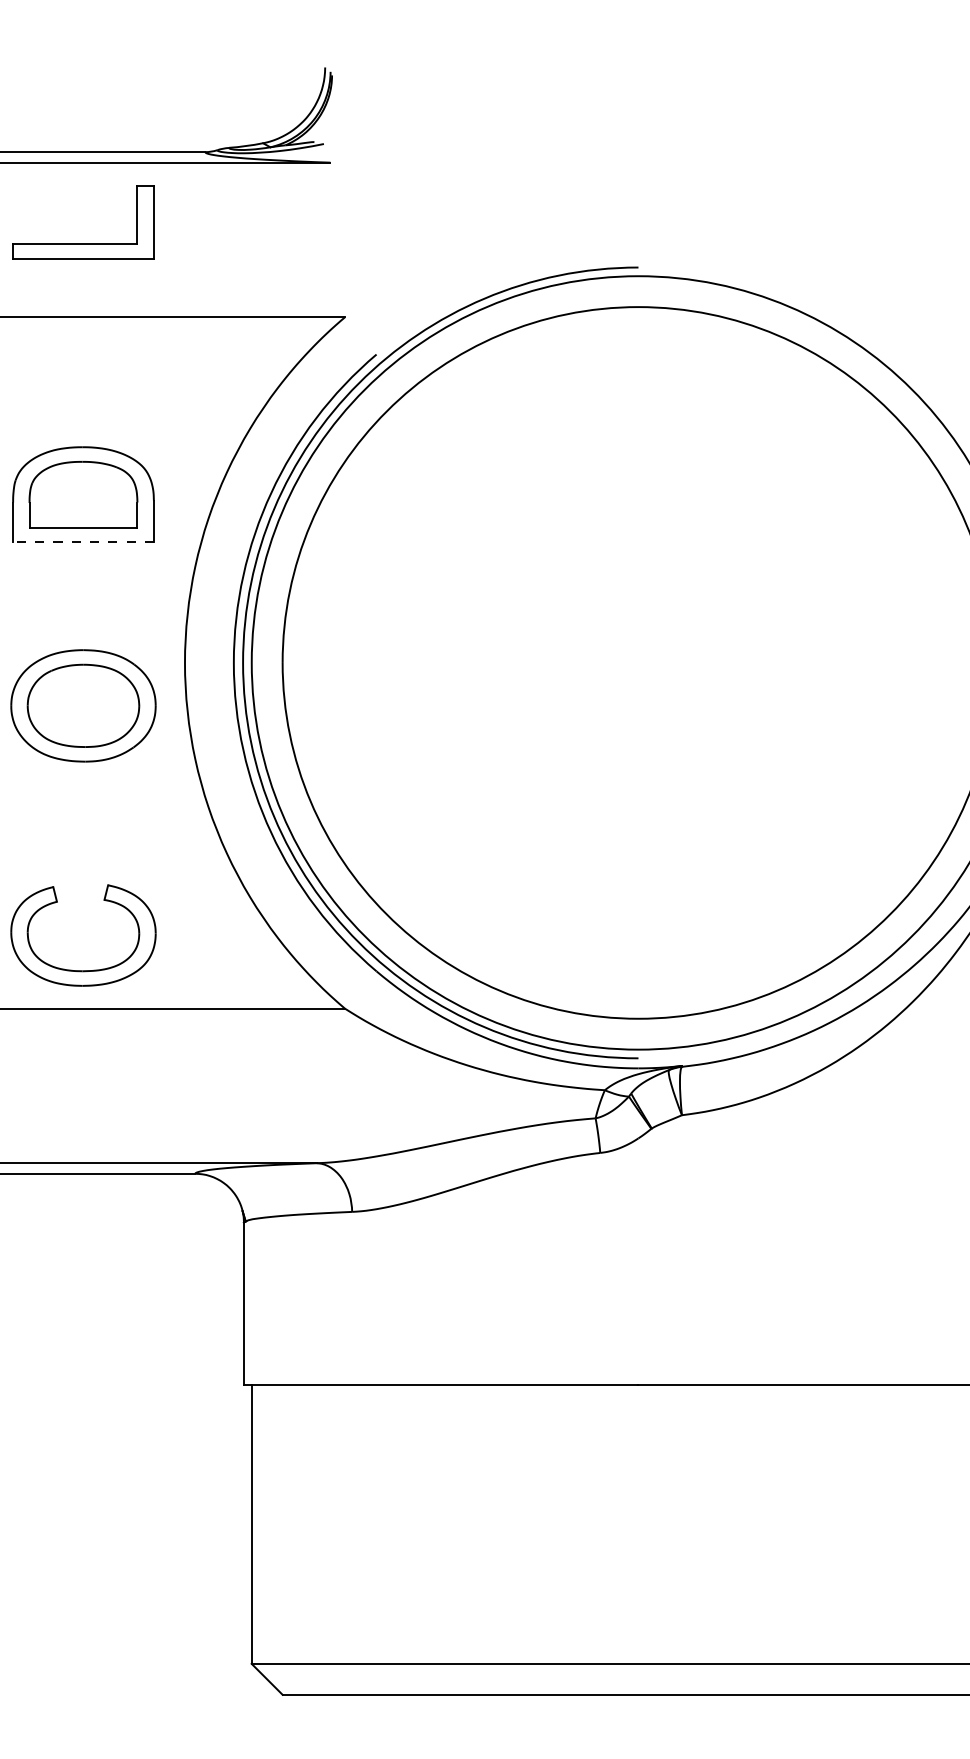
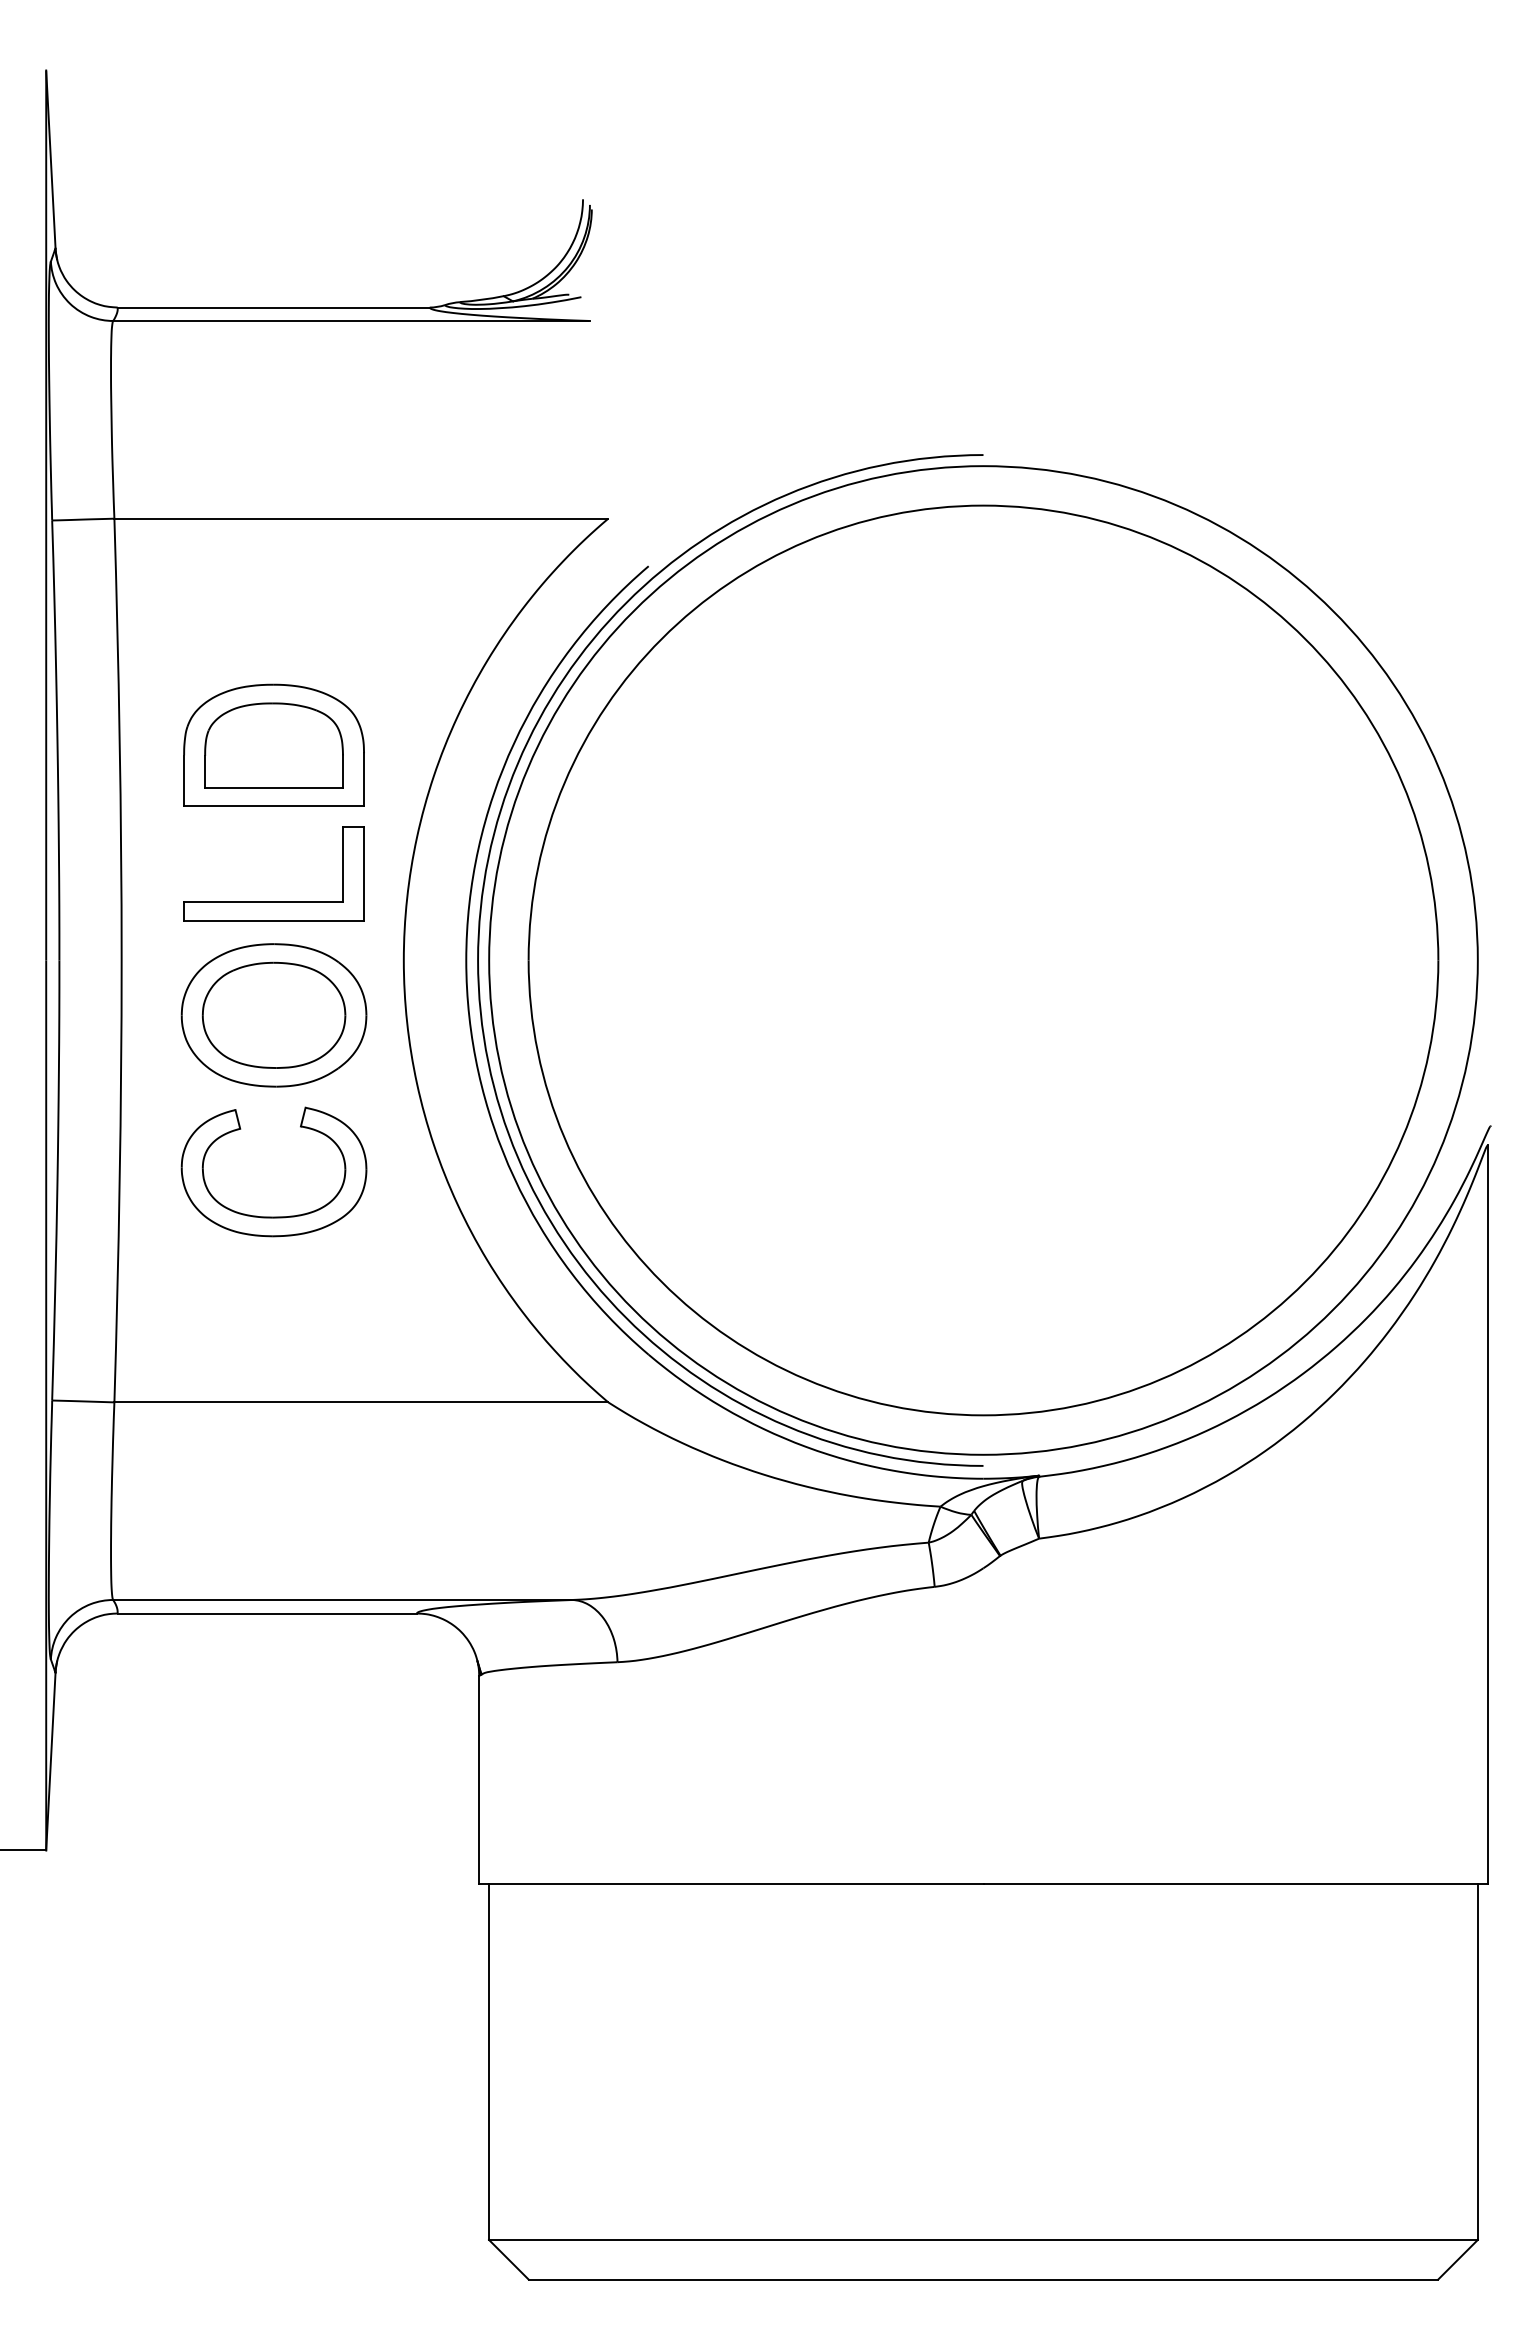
part: (83, 243) -> (273, 901), moved
line: (83, 542) -> (274, 806), dashed -> solid
part: (83, 970) -> (273, 1216), moved

